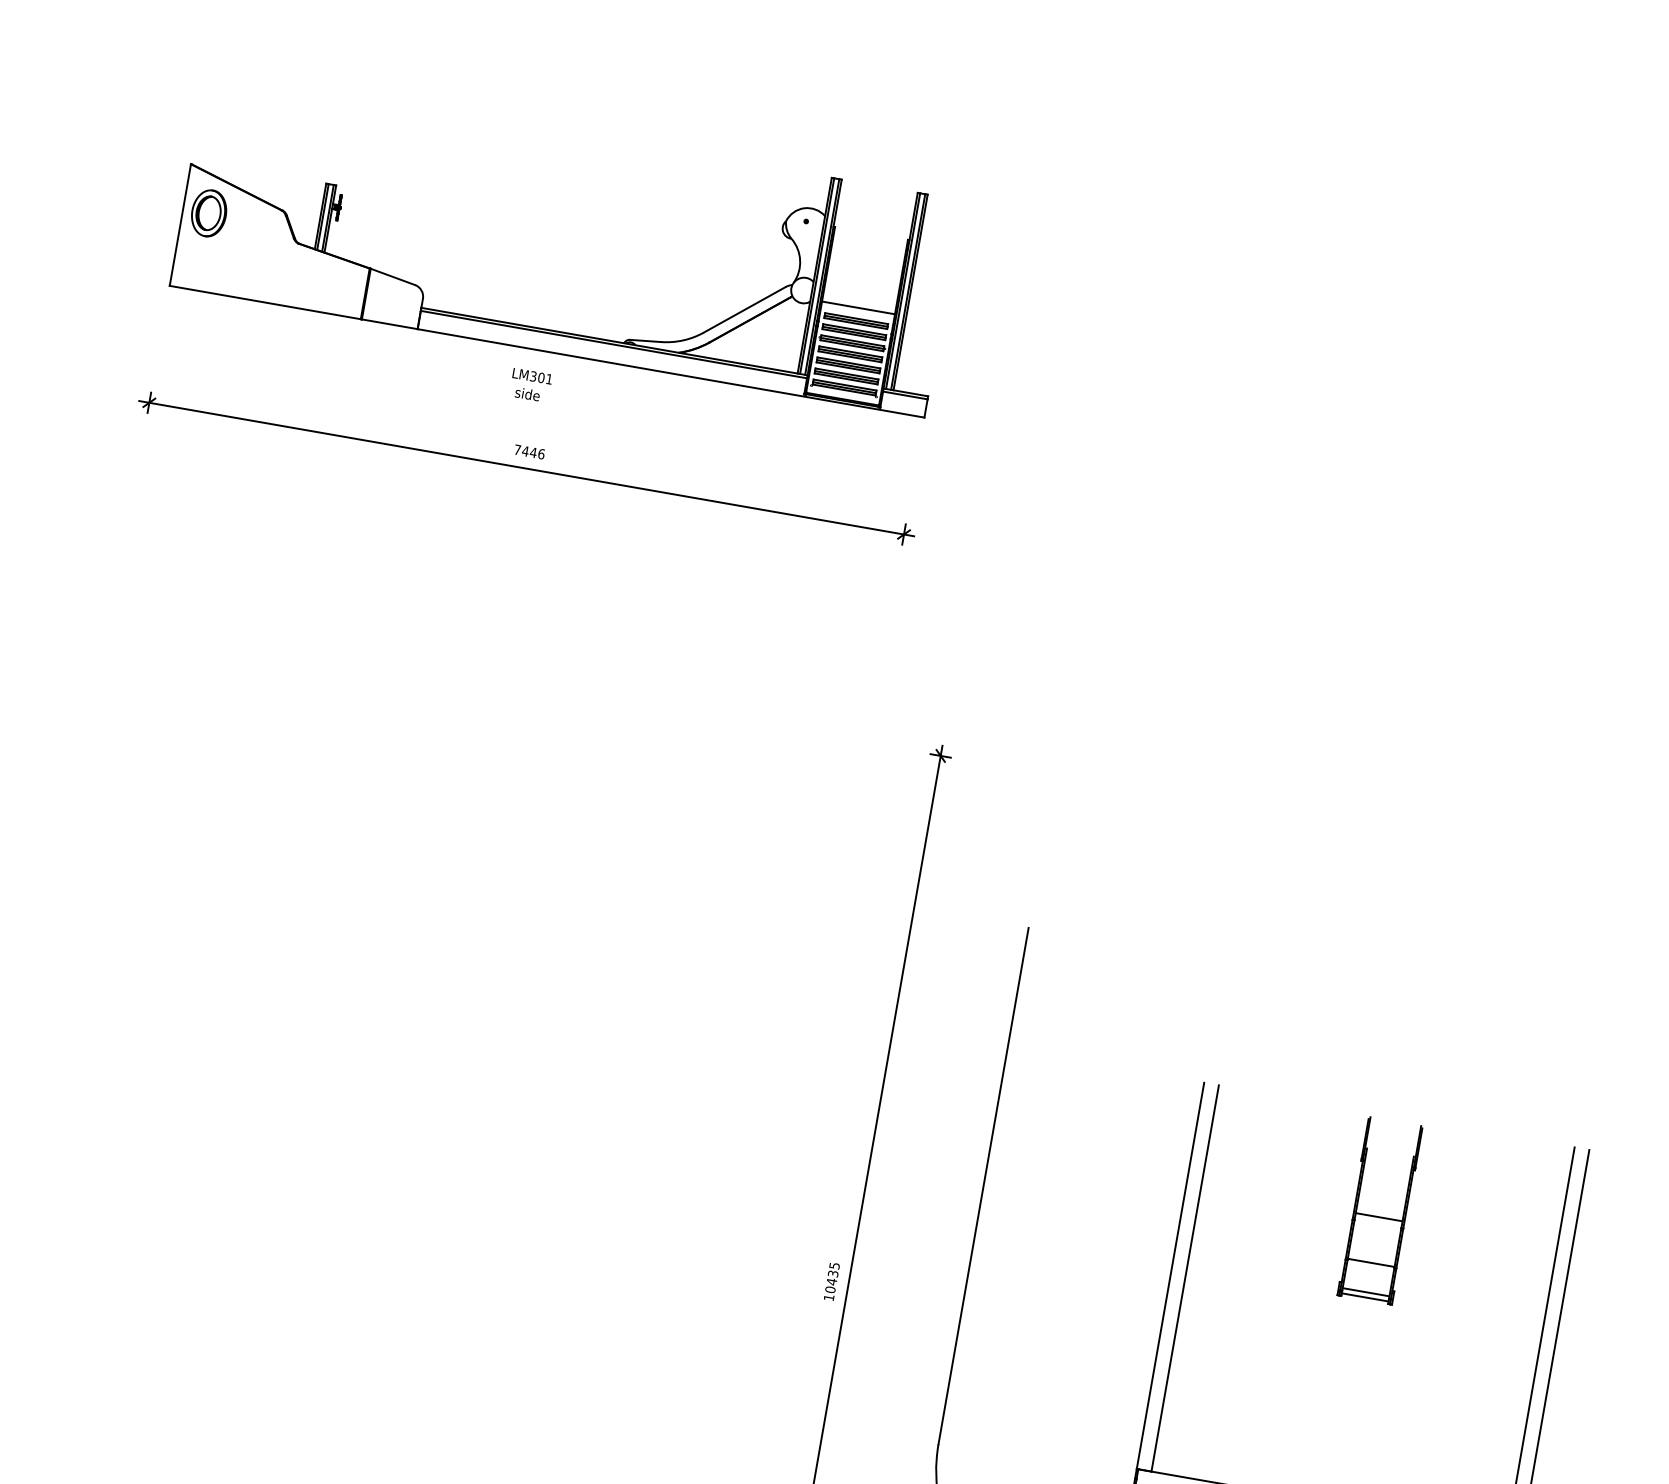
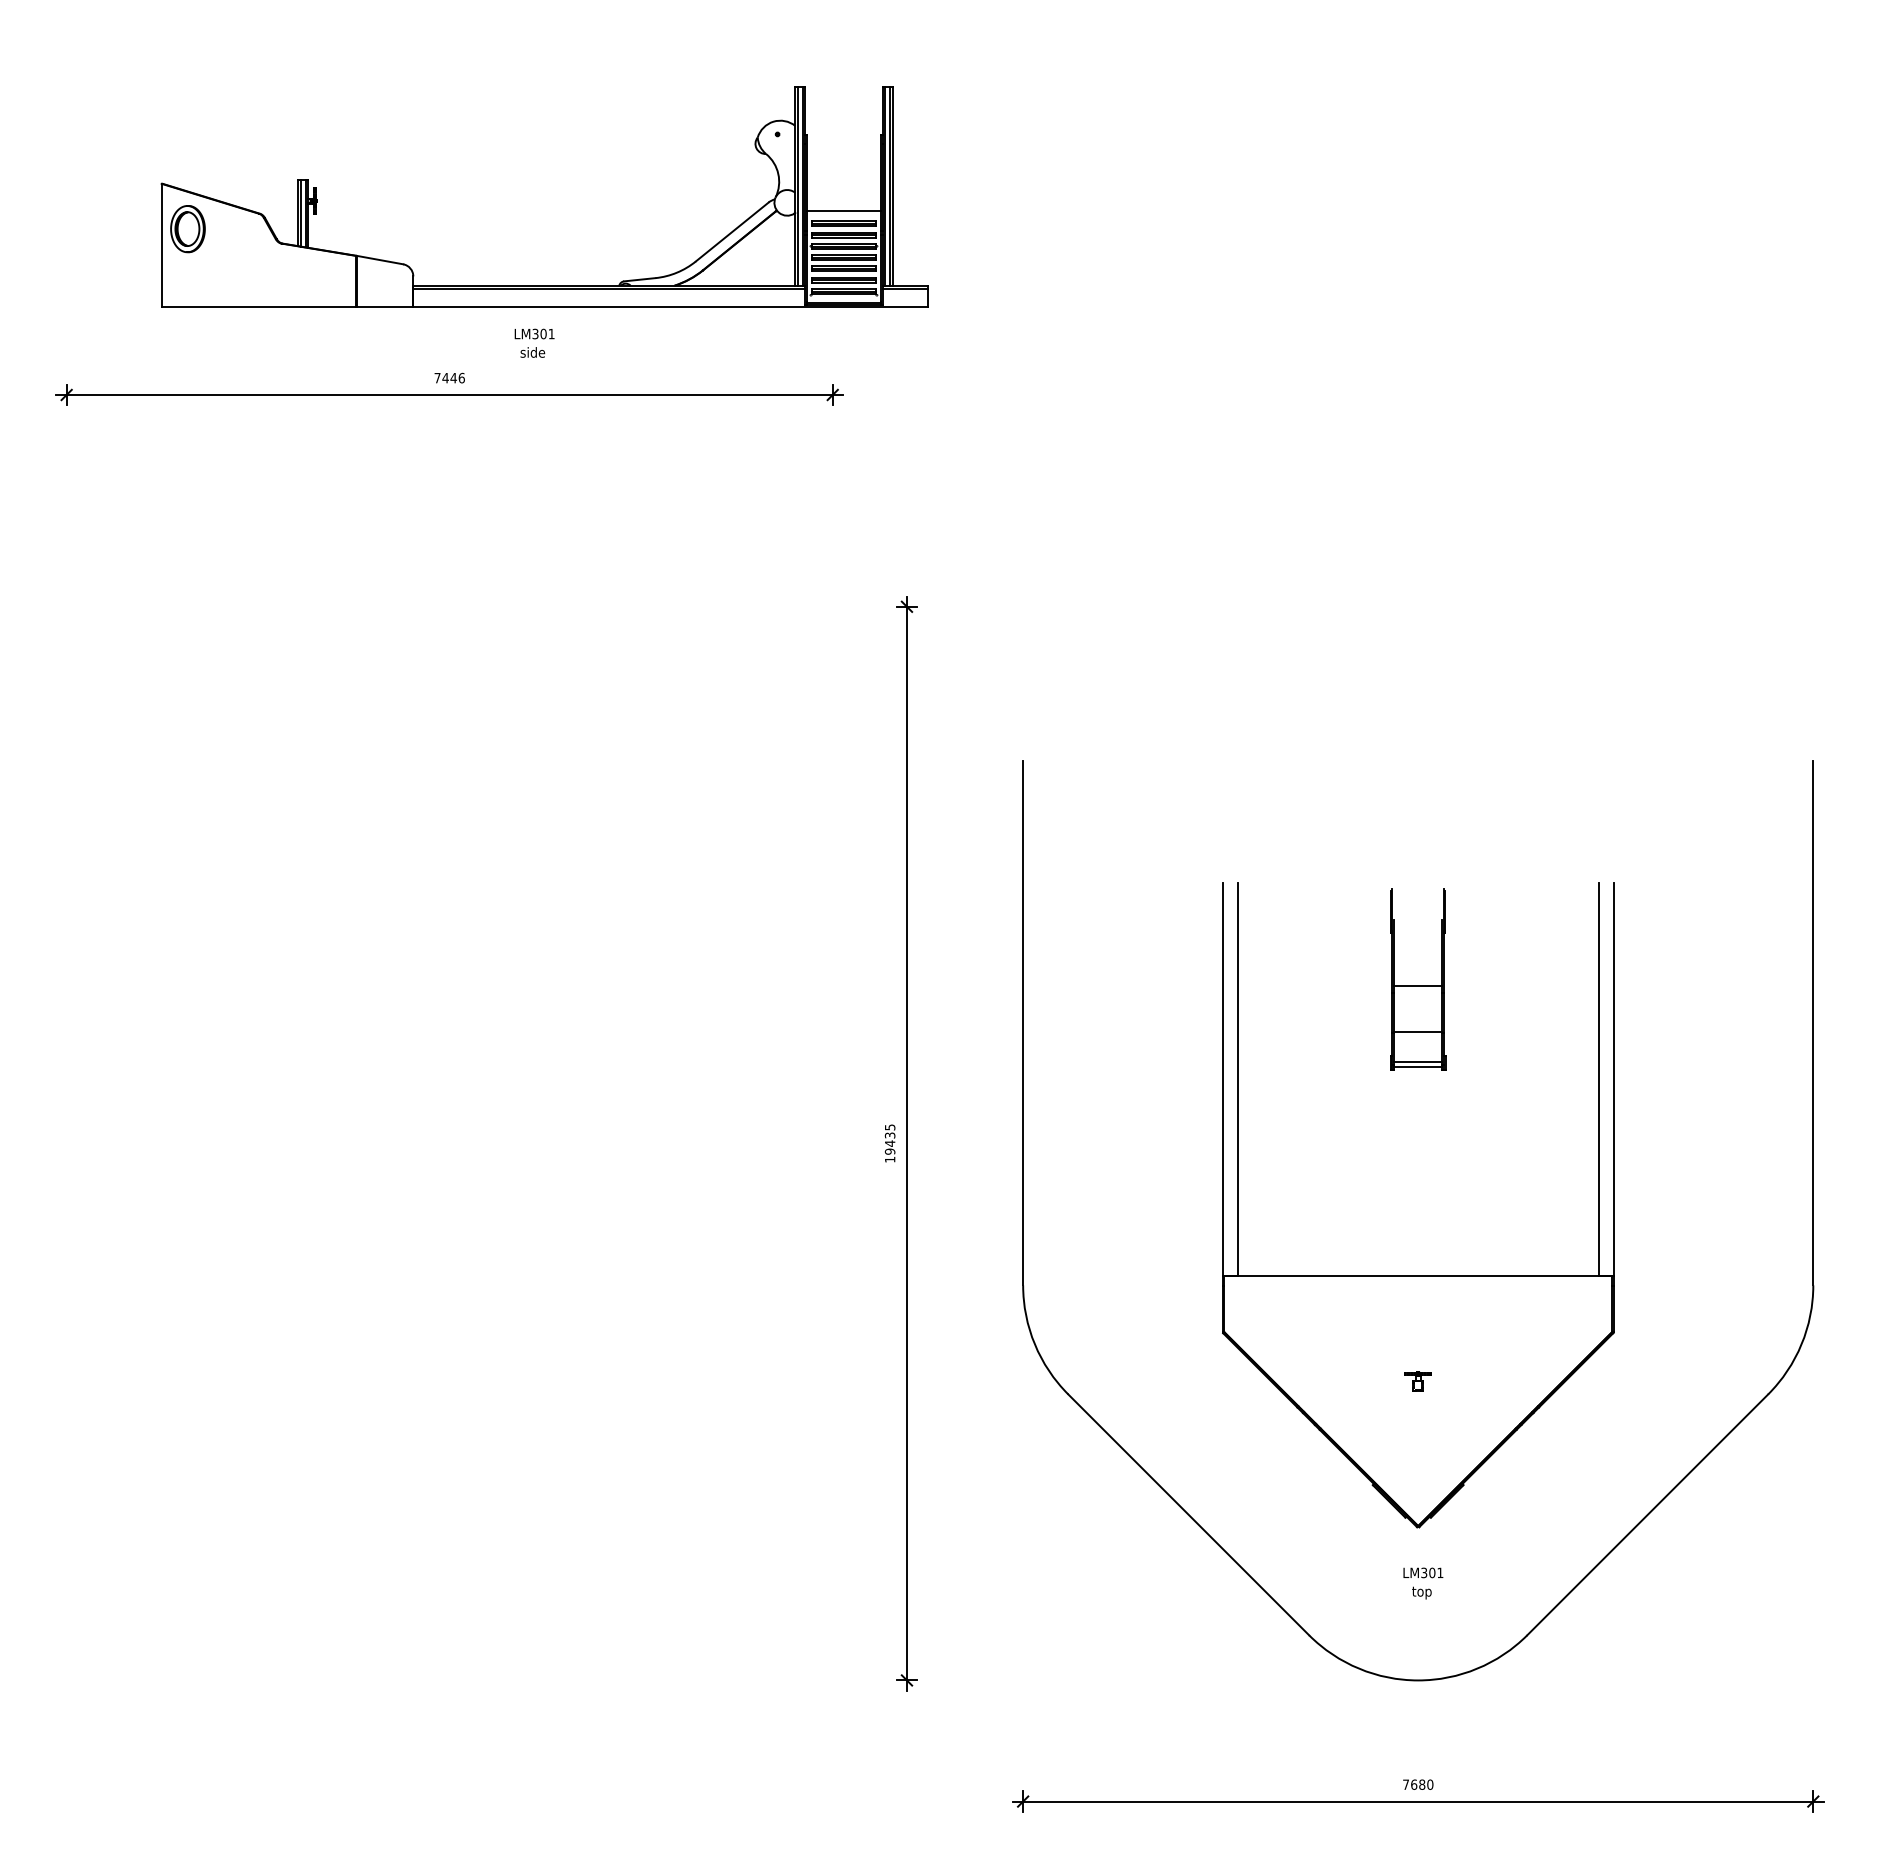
part: (550, 330) -> (544, 285), moved
text: (830, 1289) -> (890, 1151), 10435 -> 19435

